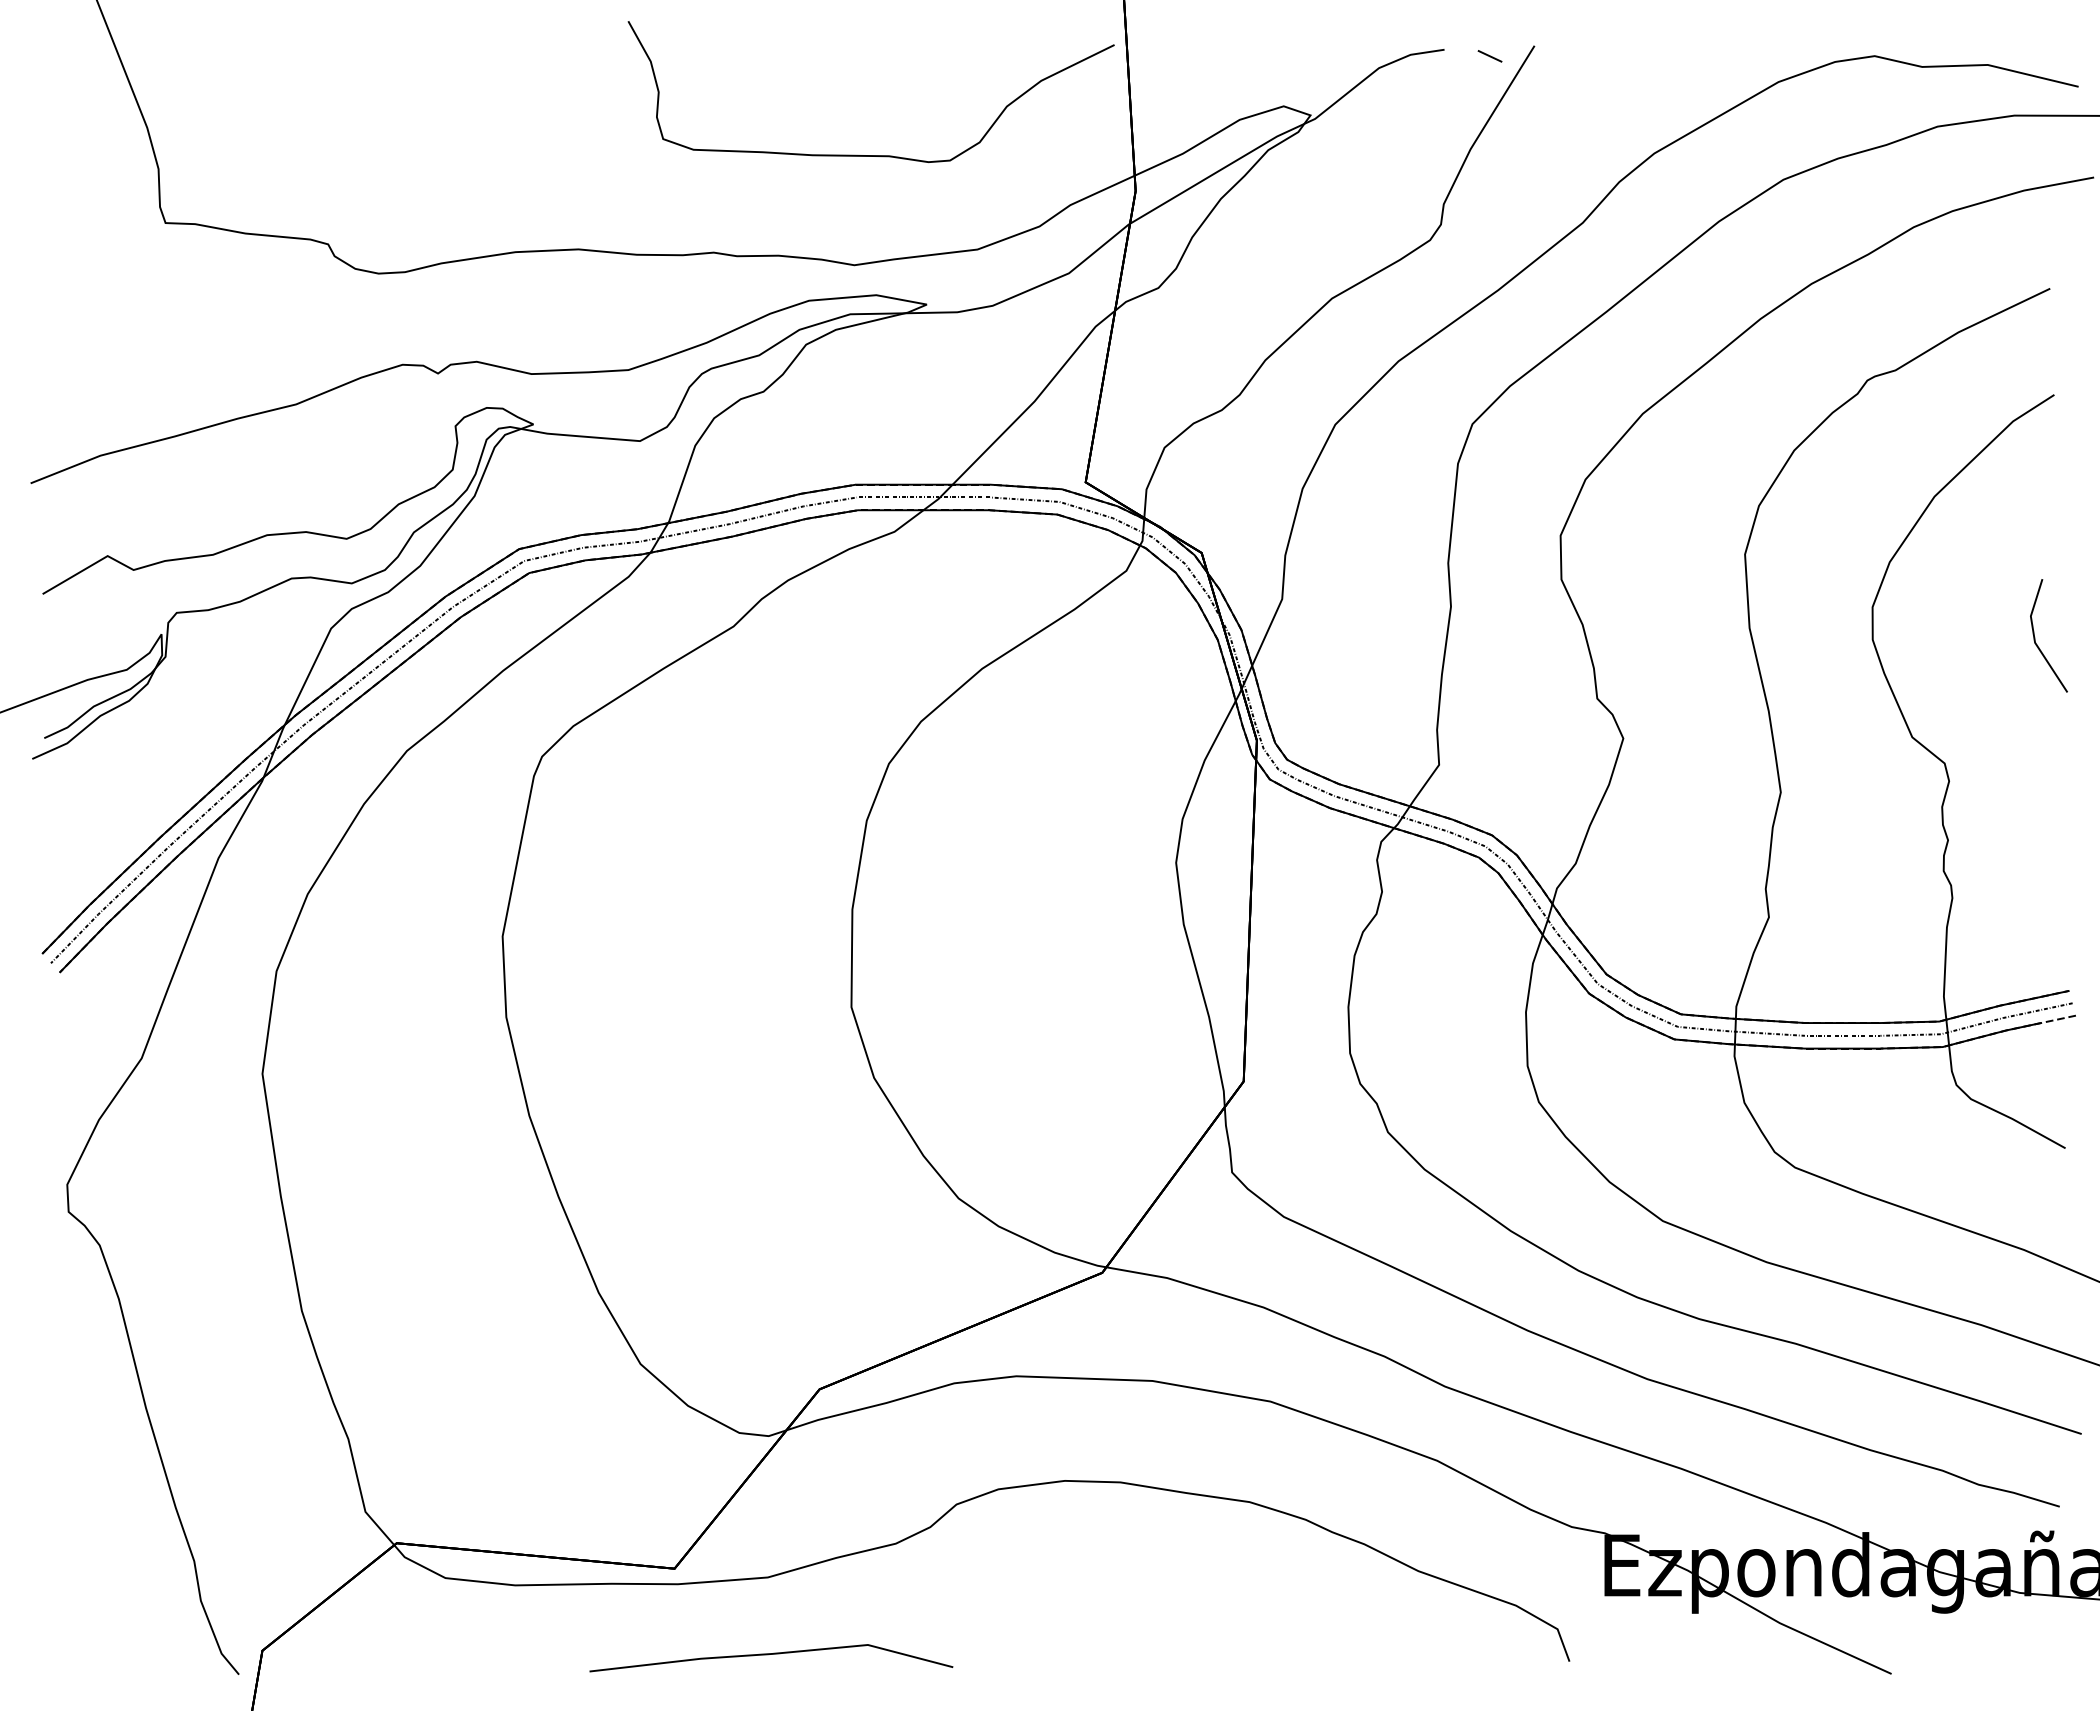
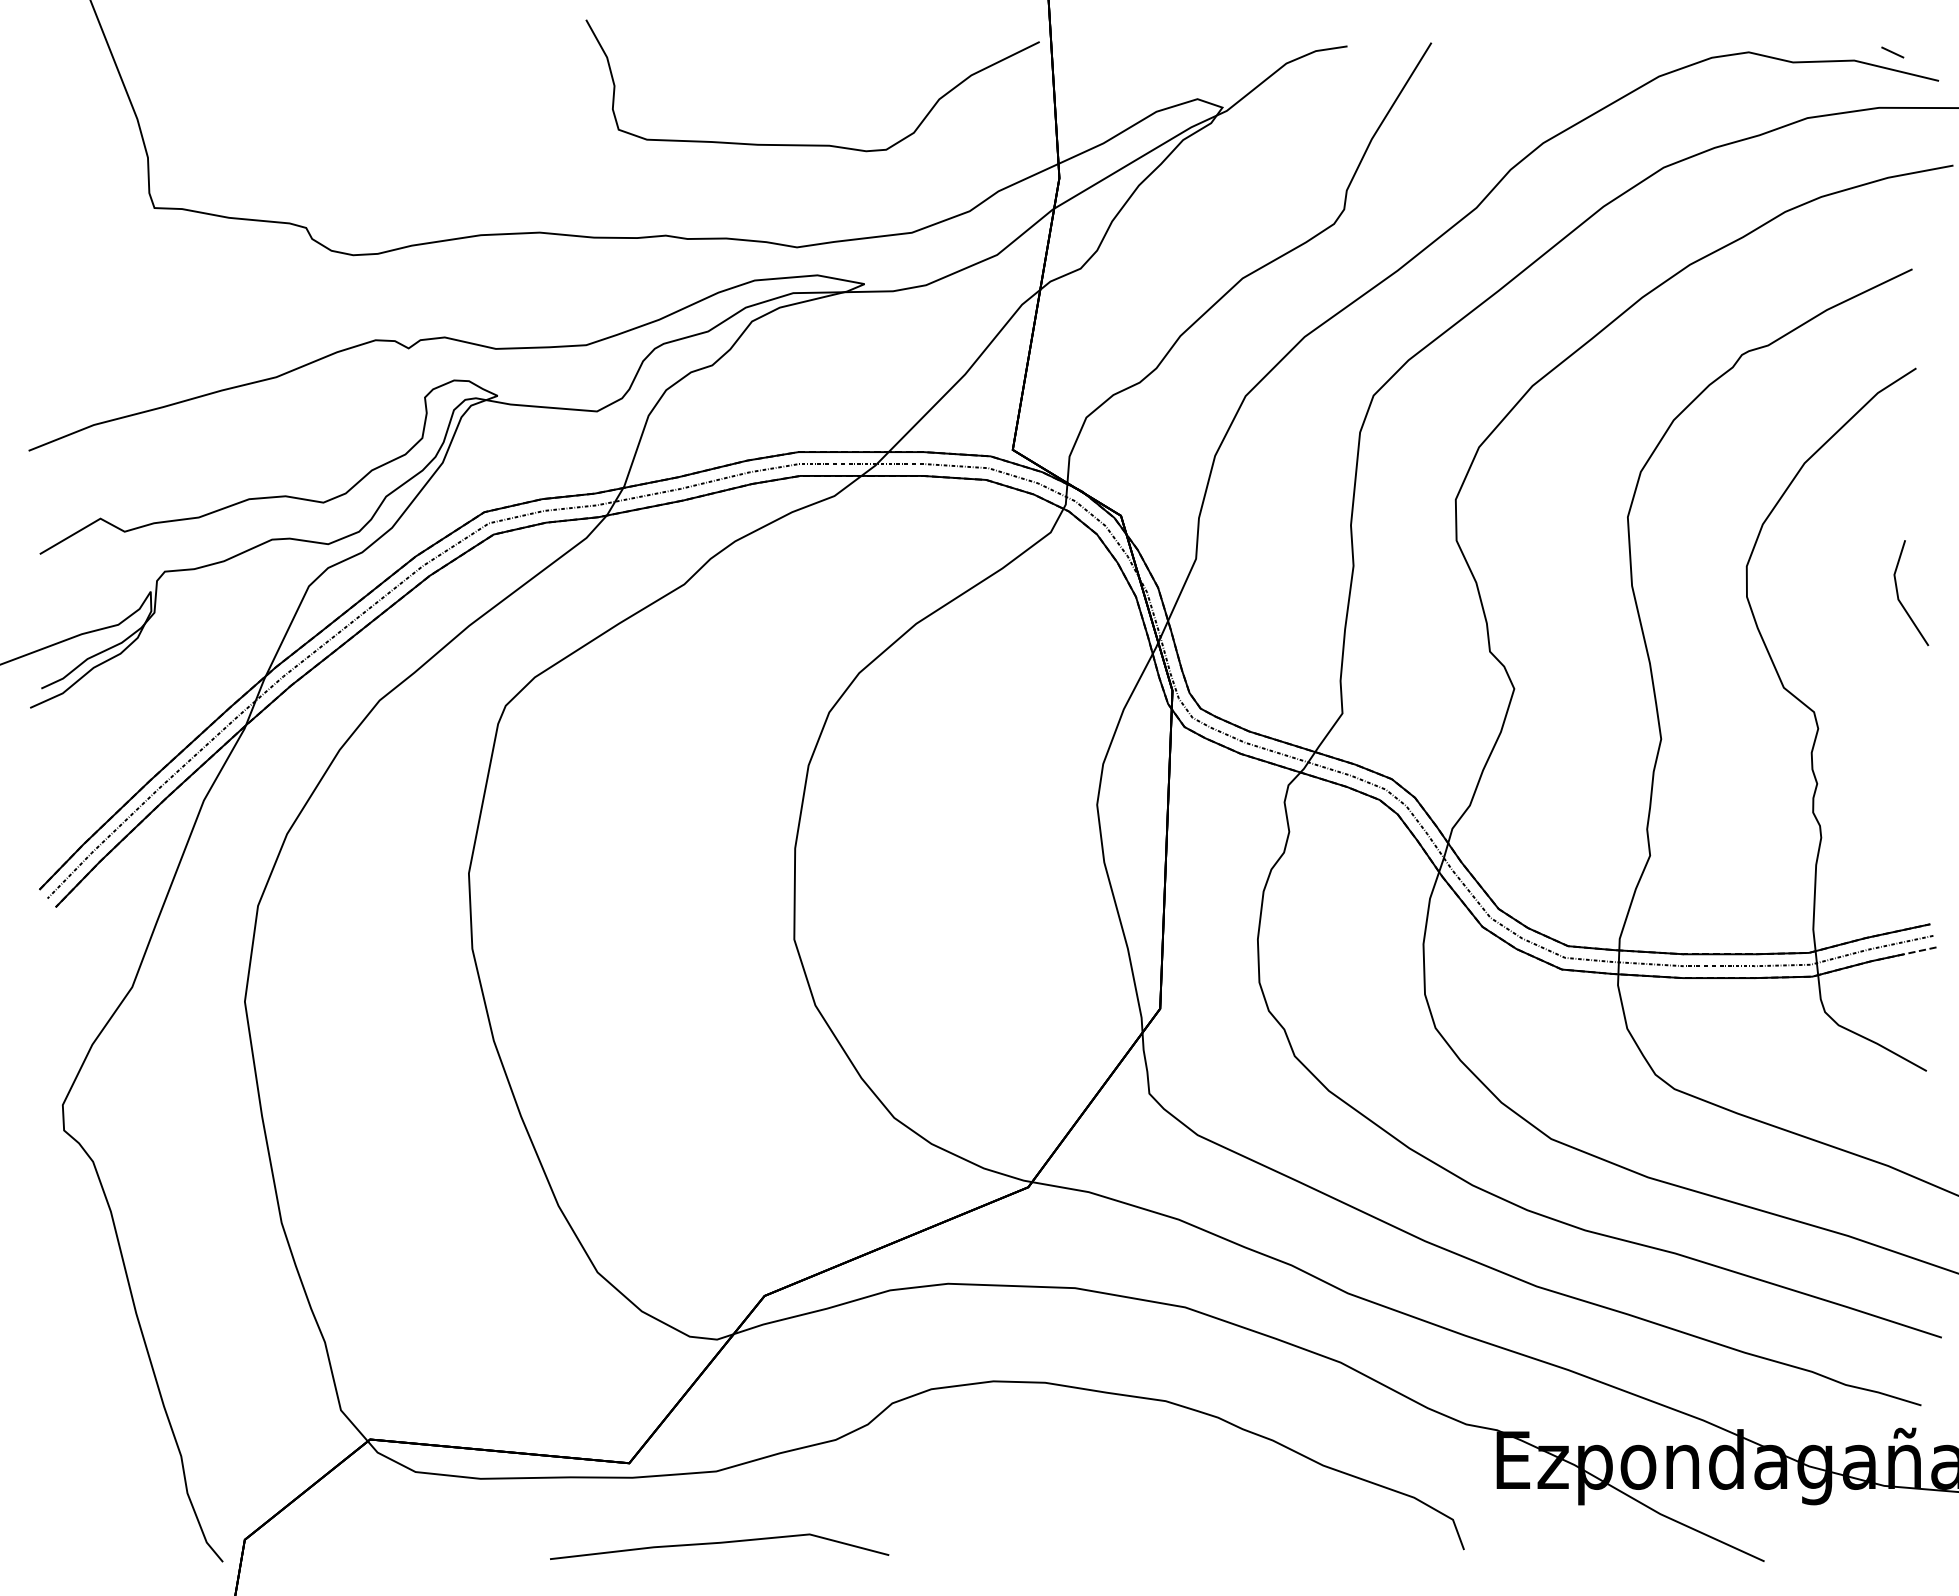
line: (1489, 56) -> (1892, 52), moved

